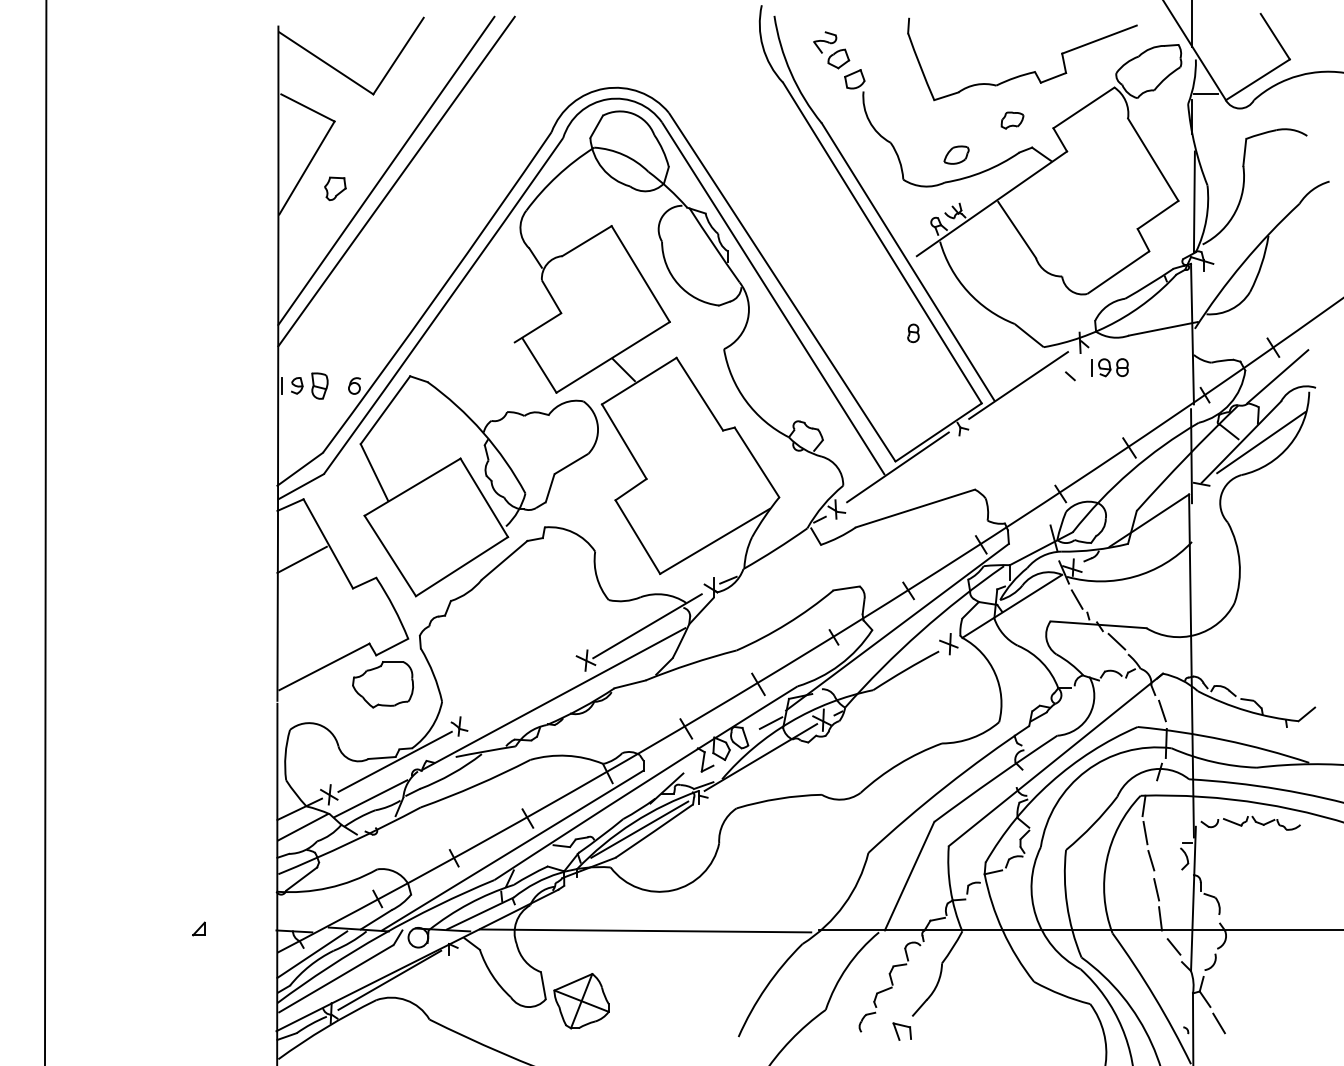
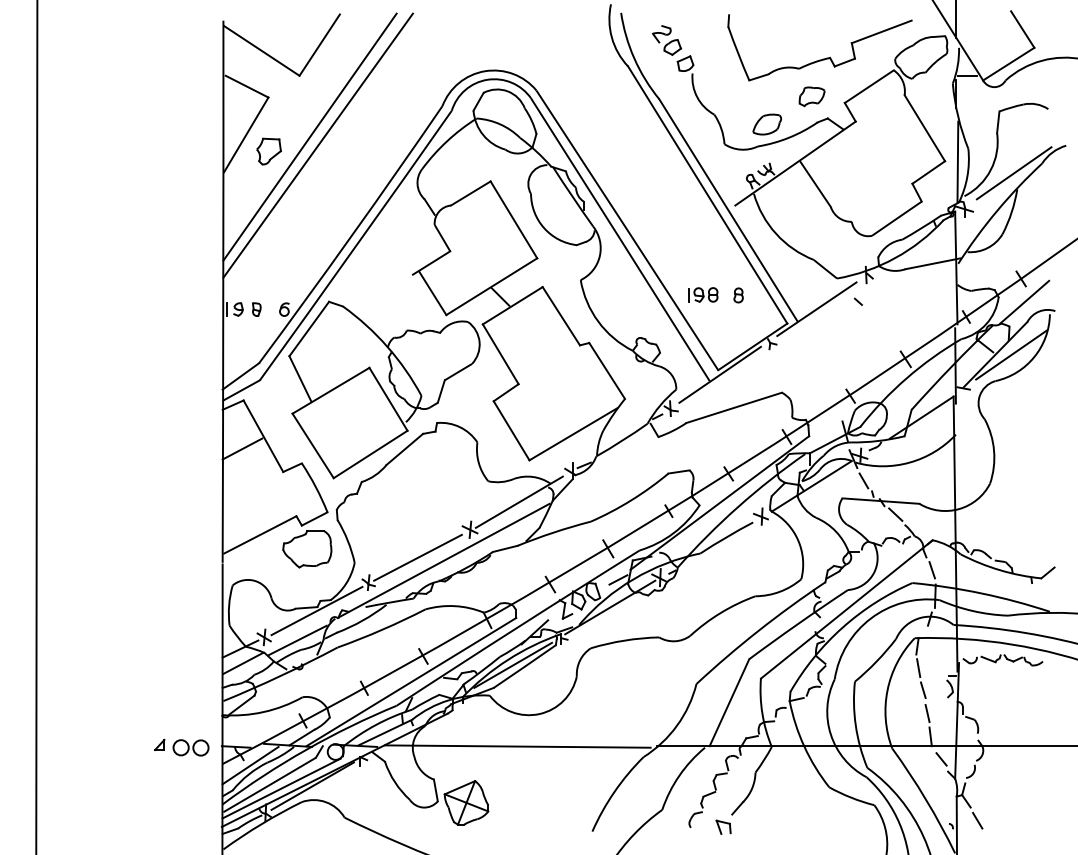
part: (1011, 120) -> (811, 96), size x1.43
part: (955, 155) -> (766, 124), size x1.43
part: (334, 188) -> (268, 151), size x1.43
line: (1263, 216) -> (1013, 173), added
part: (913, 333) -> (738, 295), moved
part: (1110, 367) -> (703, 294), moved
part: (319, 385) -> (256, 309), size x0.62
line: (520, 695) -> (417, 557), added
part: (237, 932) -> (190, 747), added
line: (350, 983) -> (281, 788), added

